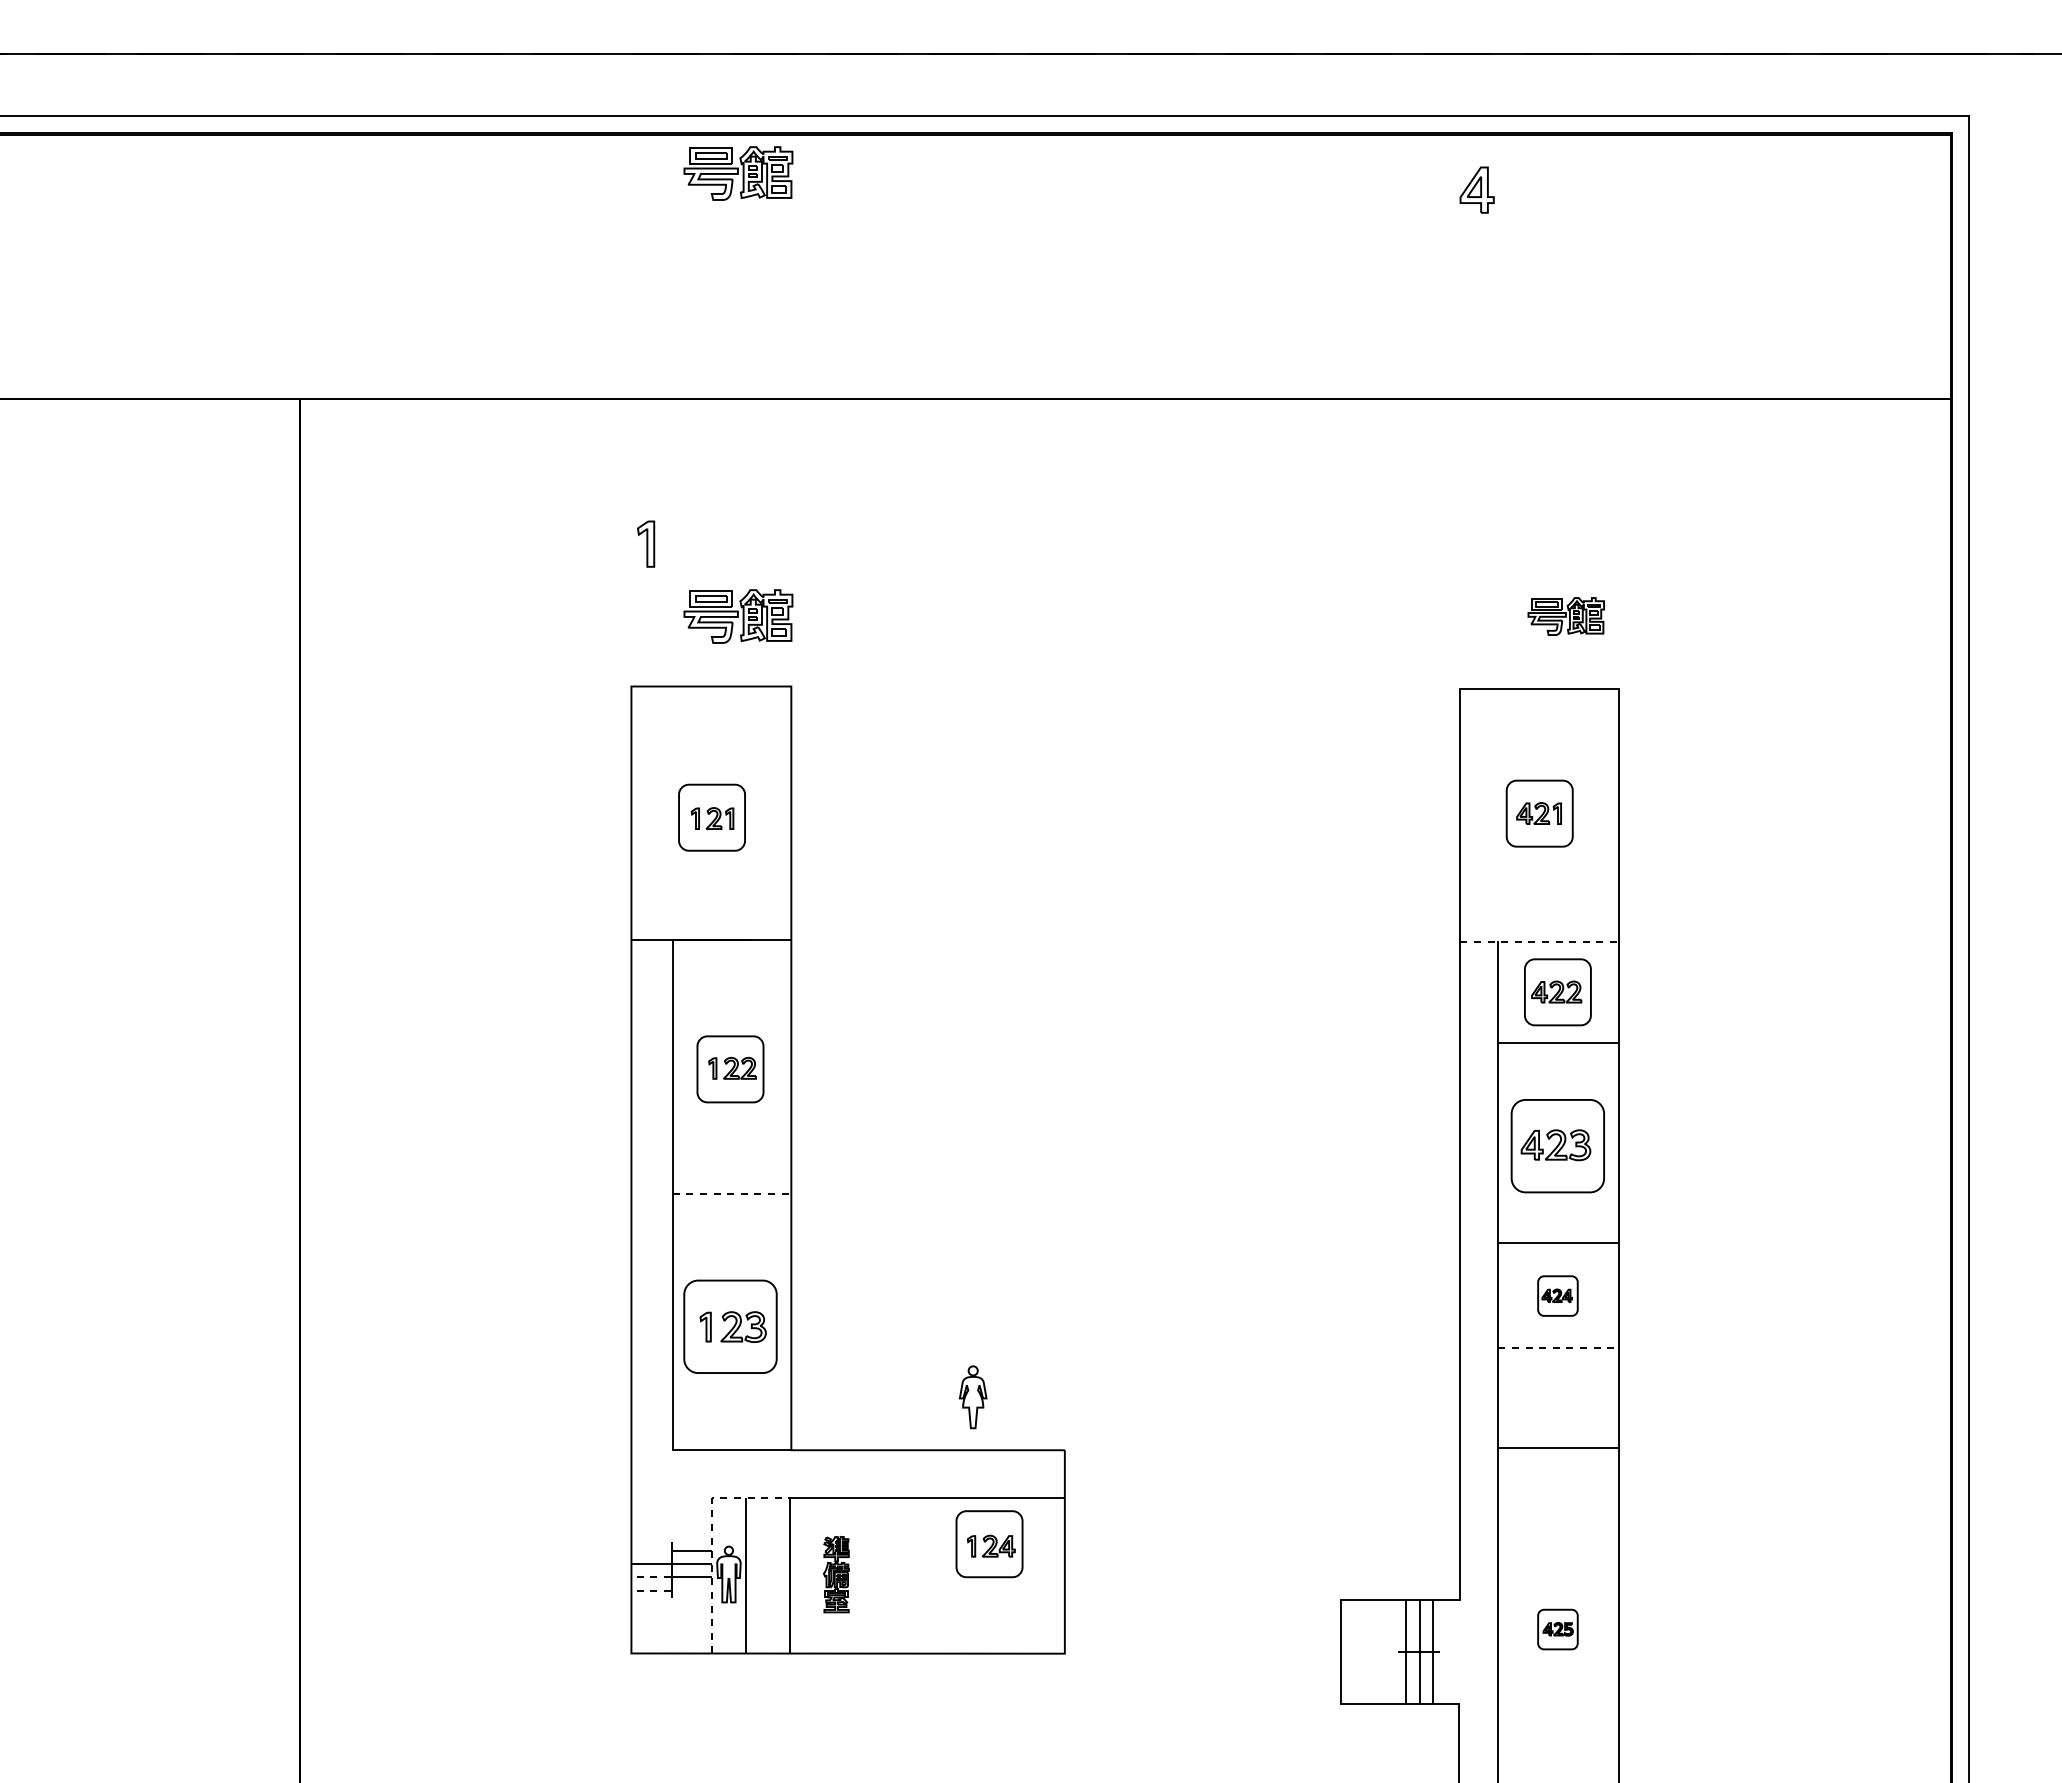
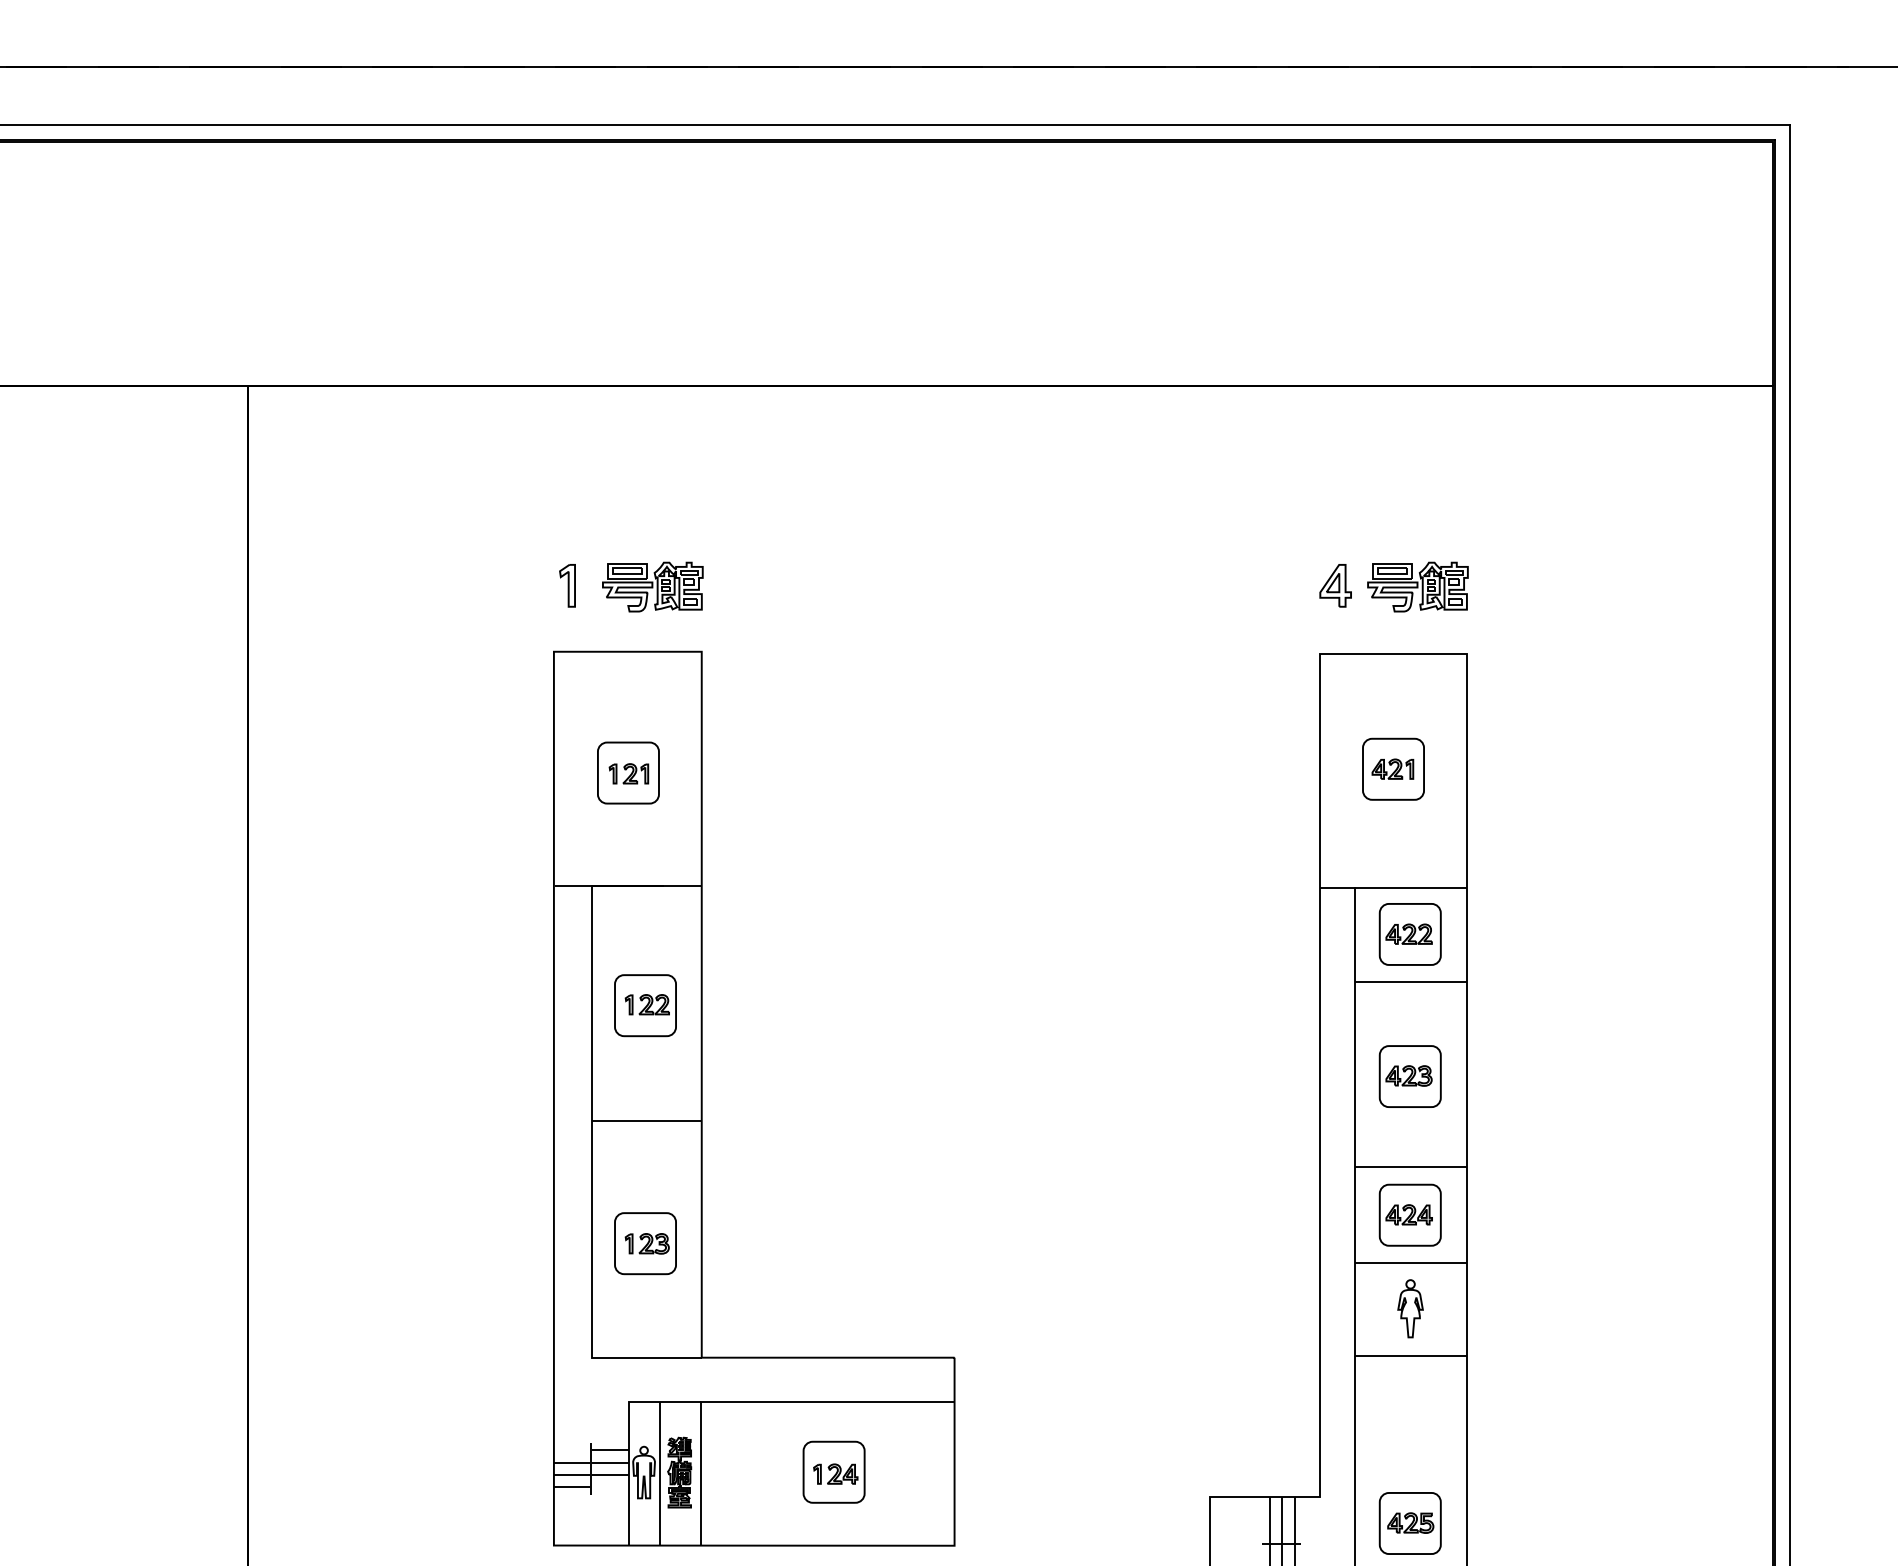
part: (738, 173) -> (652, 177), removed
part: (1476, 189) -> (1335, 585), moved
part: (646, 543) -> (567, 585), moved
part: (1566, 616) -> (1418, 587), size x1.43
line: (1539, 941) -> (1393, 887), dashed -> solid
part: (1557, 1145) -> (1409, 1076), size x0.71
line: (732, 1193) -> (647, 1120), dashed -> solid
part: (1557, 1295) -> (1409, 1214), size x1.67
part: (730, 1326) -> (645, 1243), size x0.71
line: (1559, 1347) -> (1411, 1262), dashed -> solid
part: (973, 1397) -> (1410, 1308), moved
line: (712, 1535) -> (628, 1436), dashed -> solid
part: (989, 1544) -> (834, 1472), moved
part: (836, 1574) -> (679, 1472), moved
line: (651, 1577) -> (572, 1475), dashed -> solid
line: (651, 1590) -> (572, 1487), dashed -> solid
part: (1557, 1629) -> (1409, 1523), size x1.67

